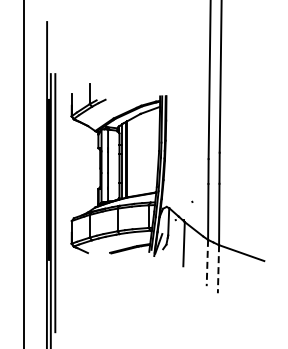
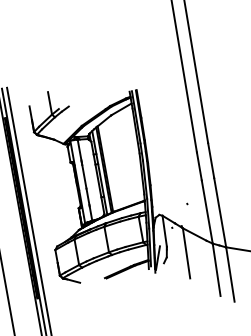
line: (207, 263) -> (216, 270), dashed -> solid
line: (218, 269) -> (230, 274), dashed -> solid

